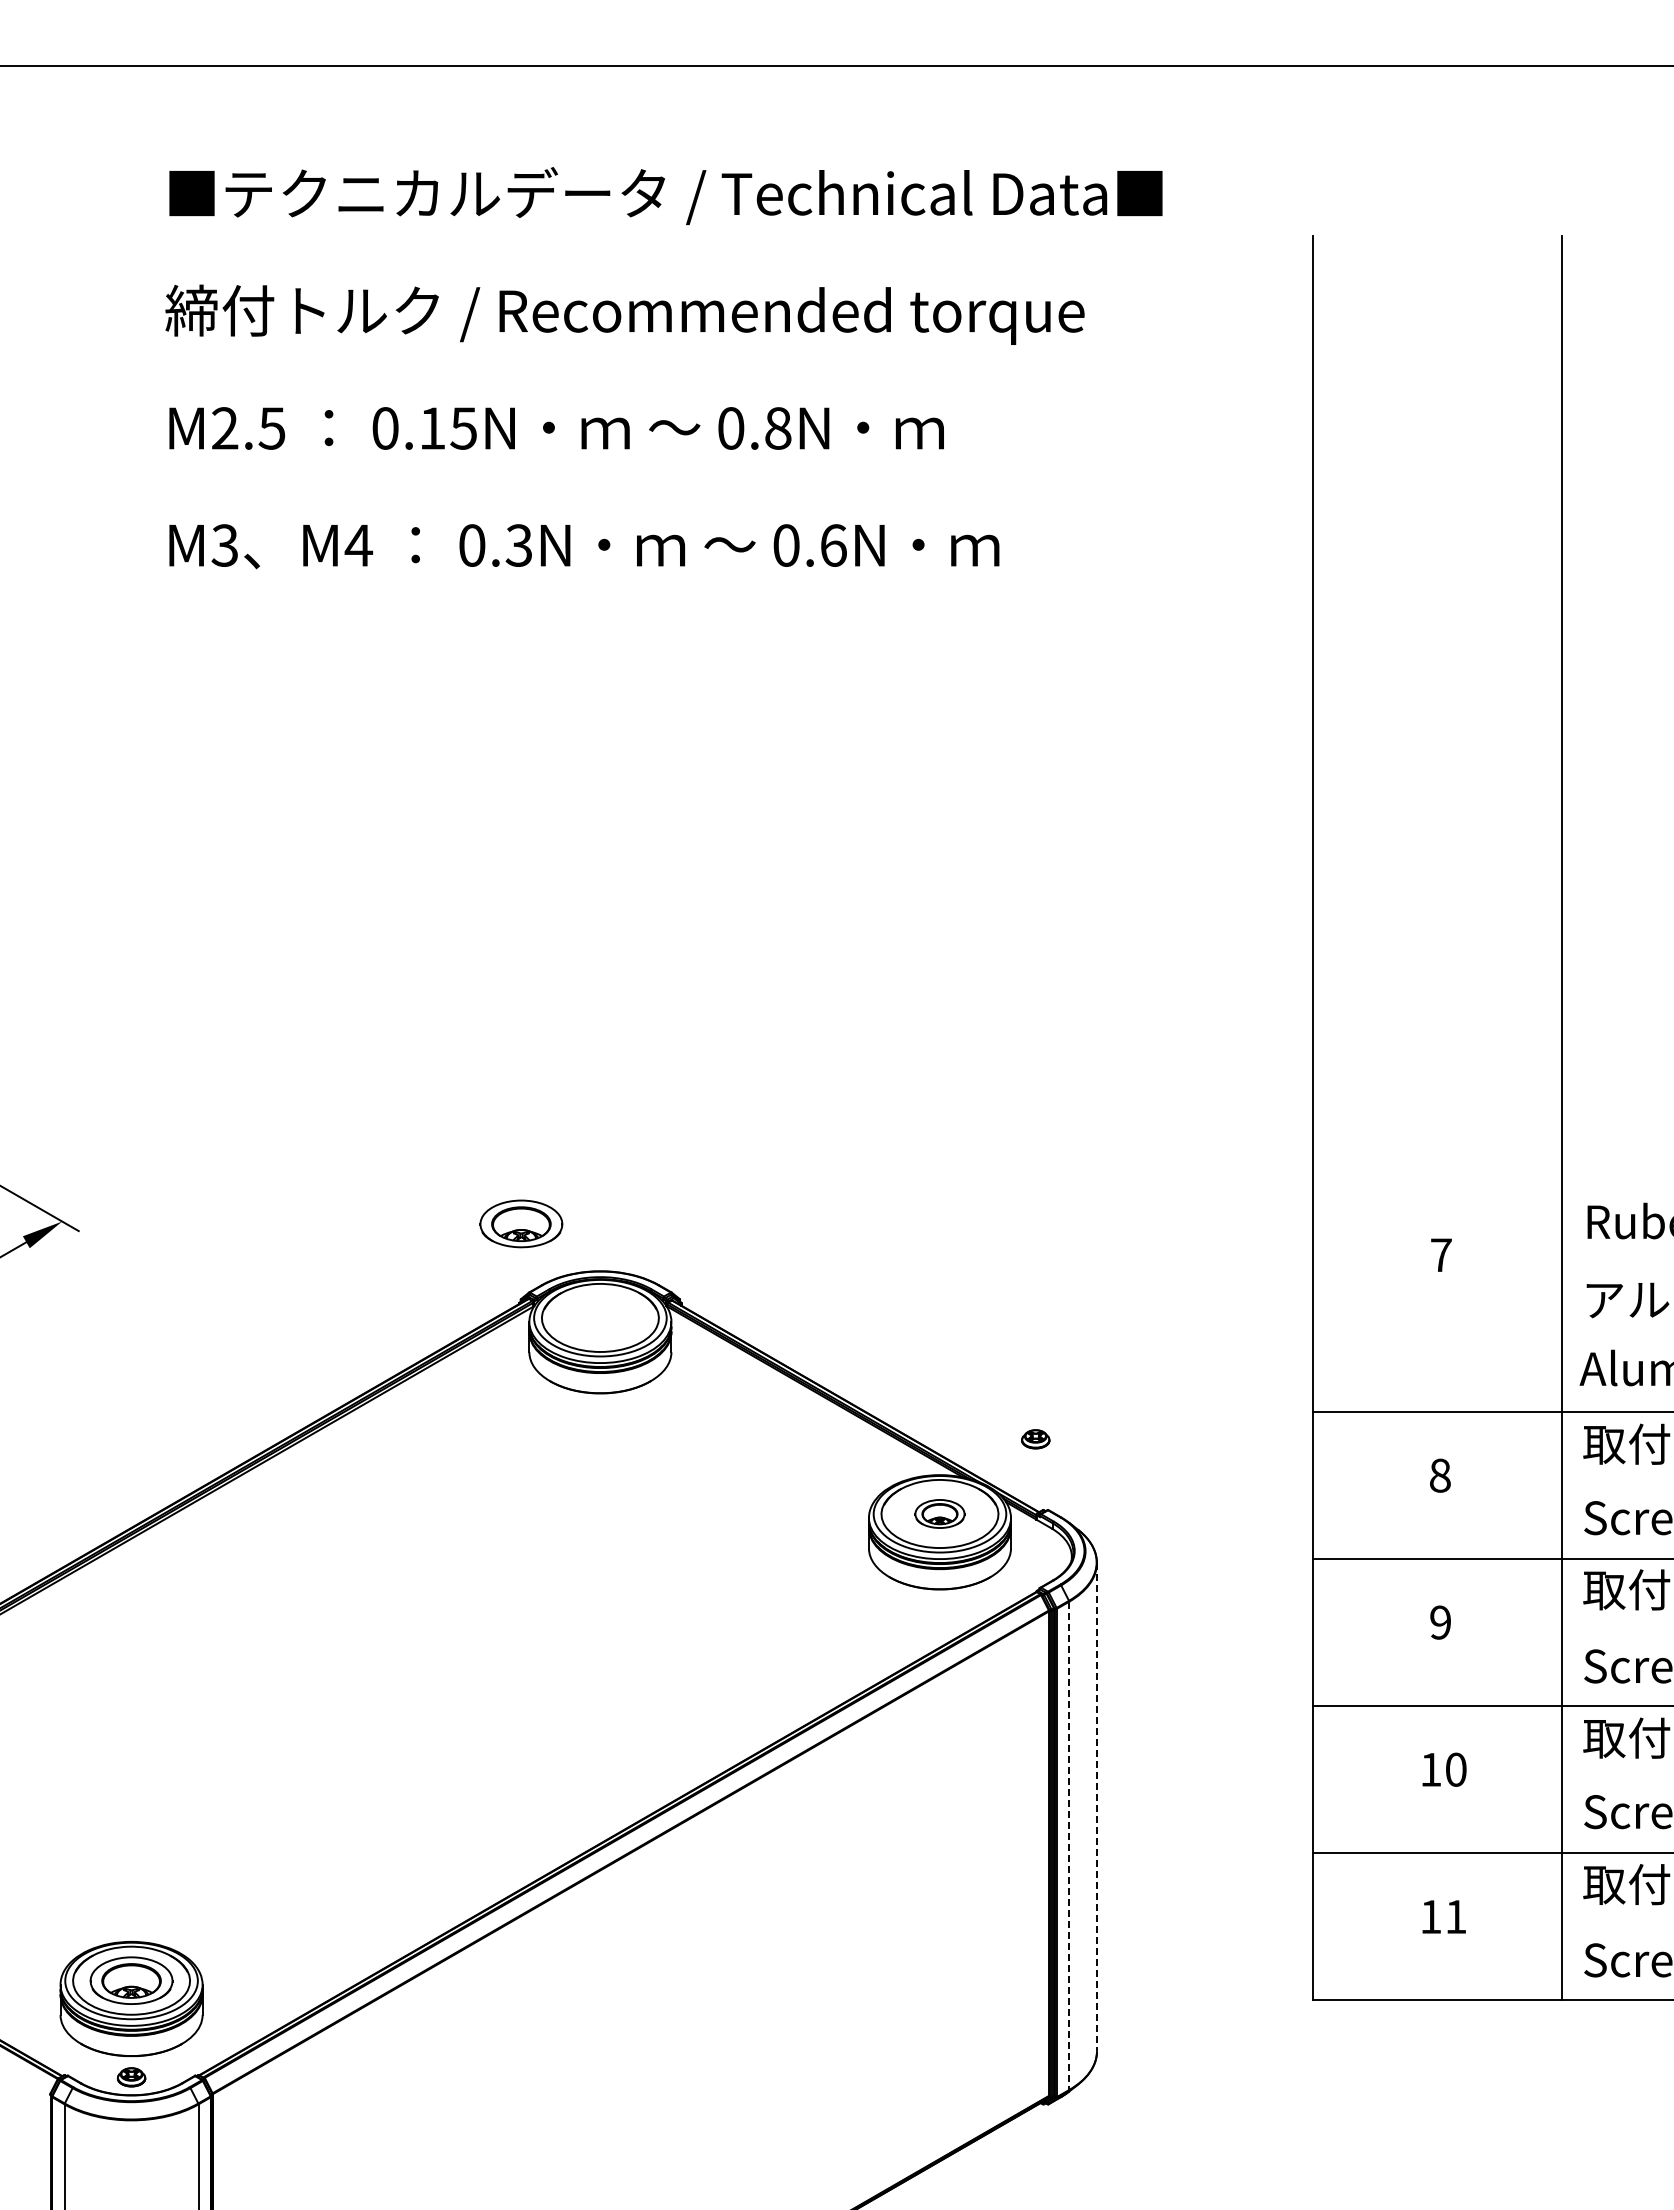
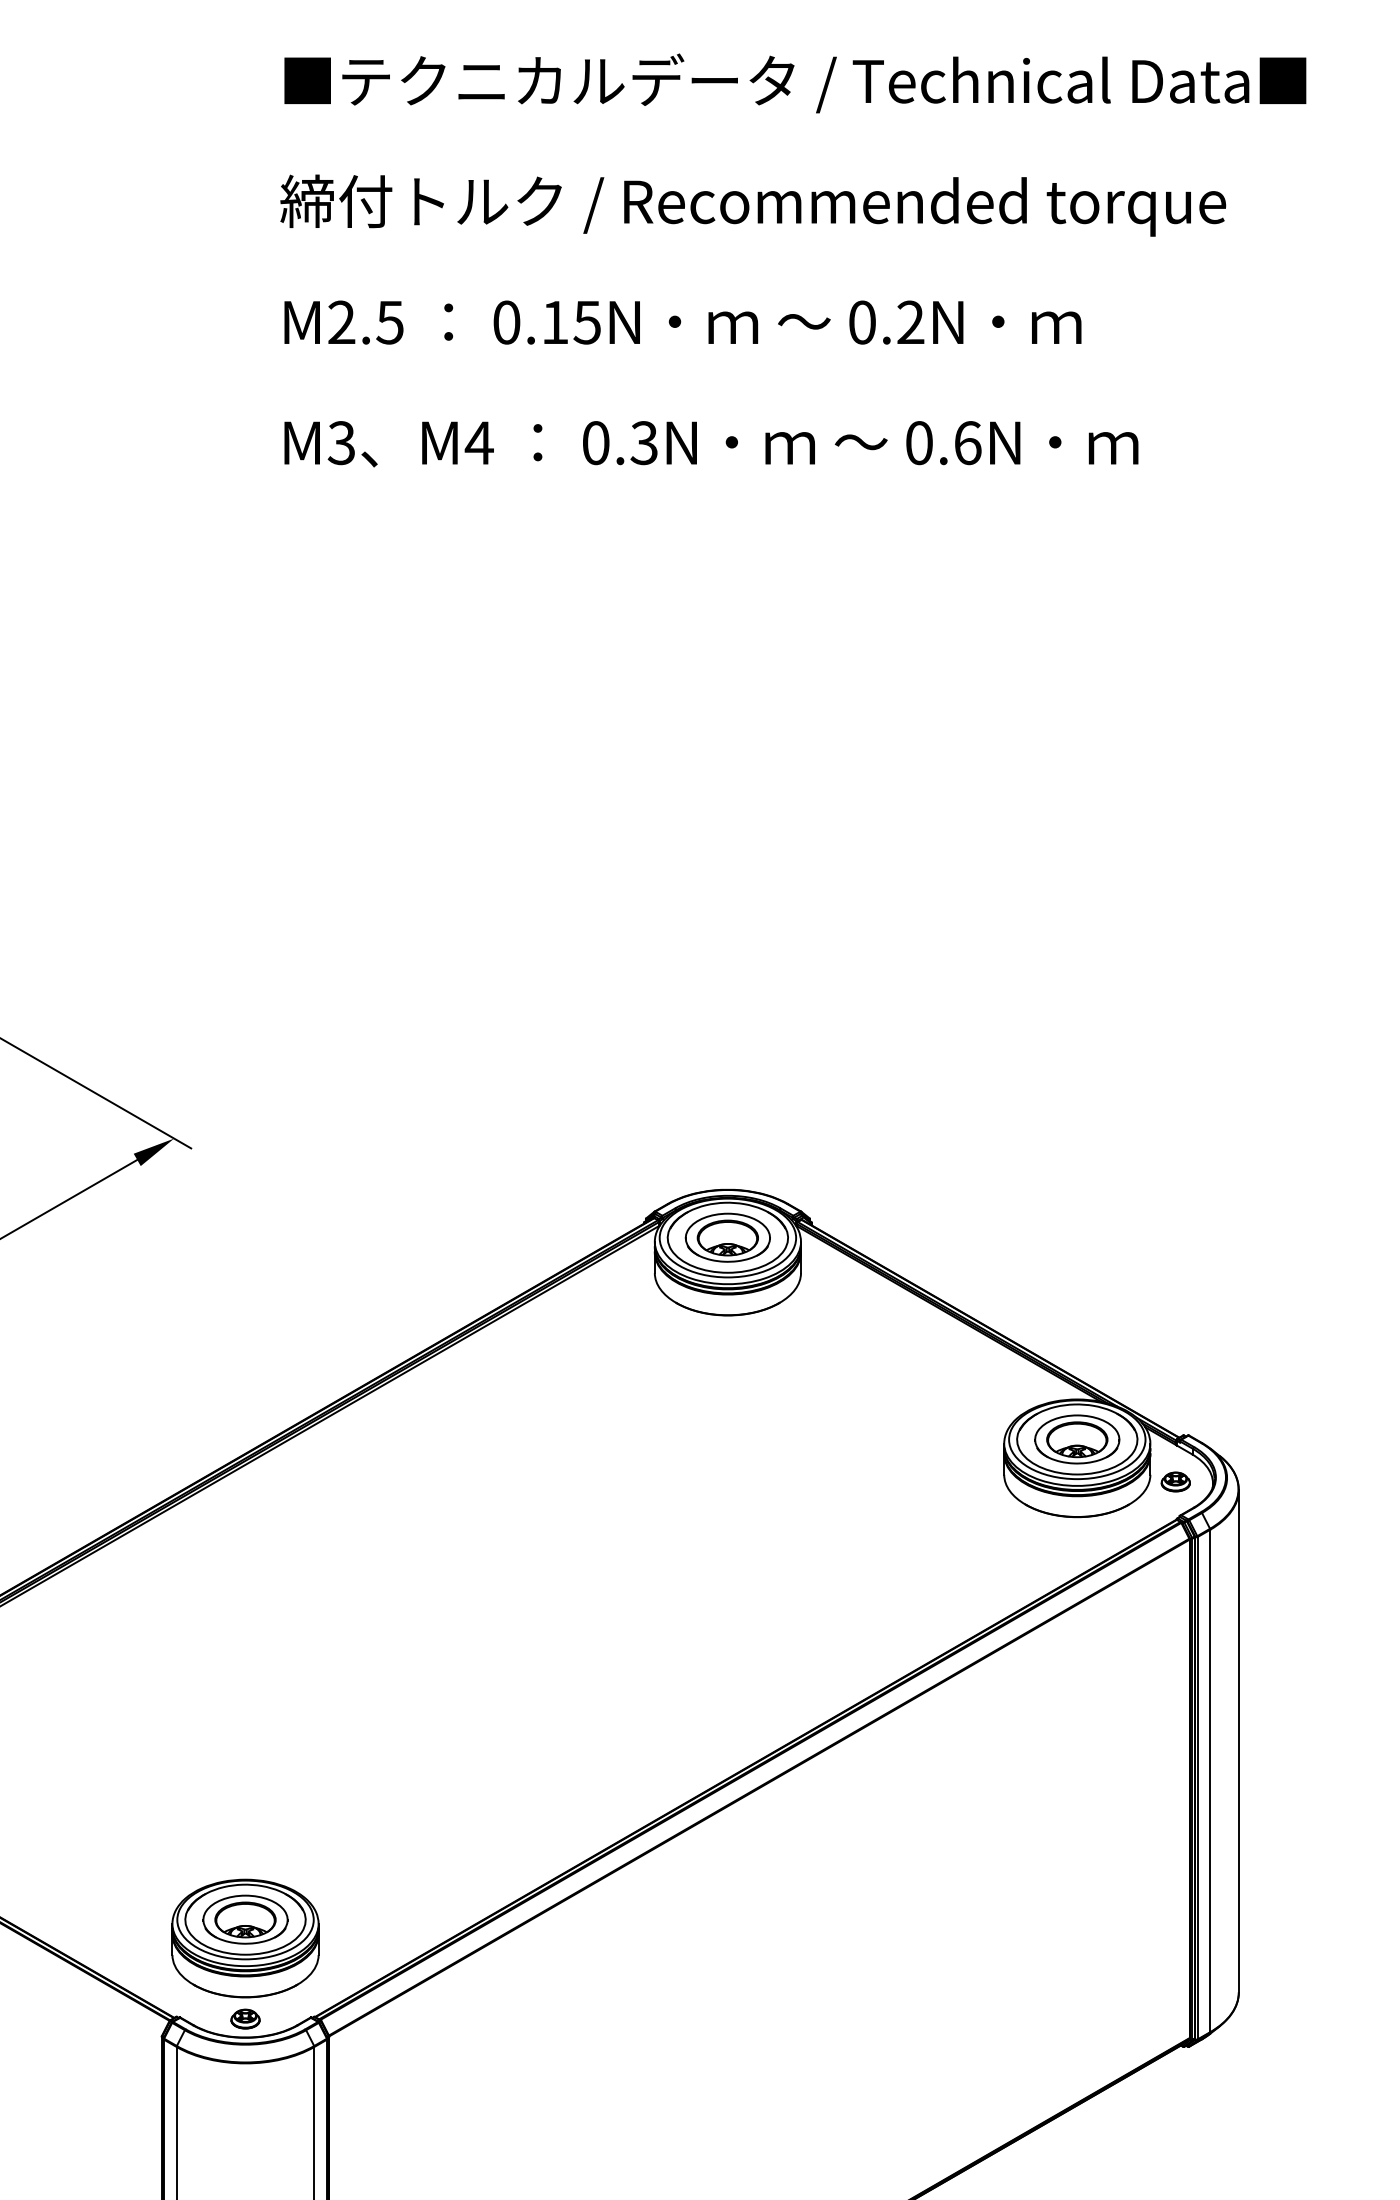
text: (778, 428) -> (911, 322), 0.8N -> 0.2N
part: (521, 1223) -> (728, 1237), moved
part: (1035, 1439) -> (1175, 1482), moved
part: (939, 1513) -> (1076, 1438), size x1.67
line: (1096, 1807) -> (1238, 1741), dashed -> solid
line: (1069, 1846) -> (1210, 1781), dashed -> solid

